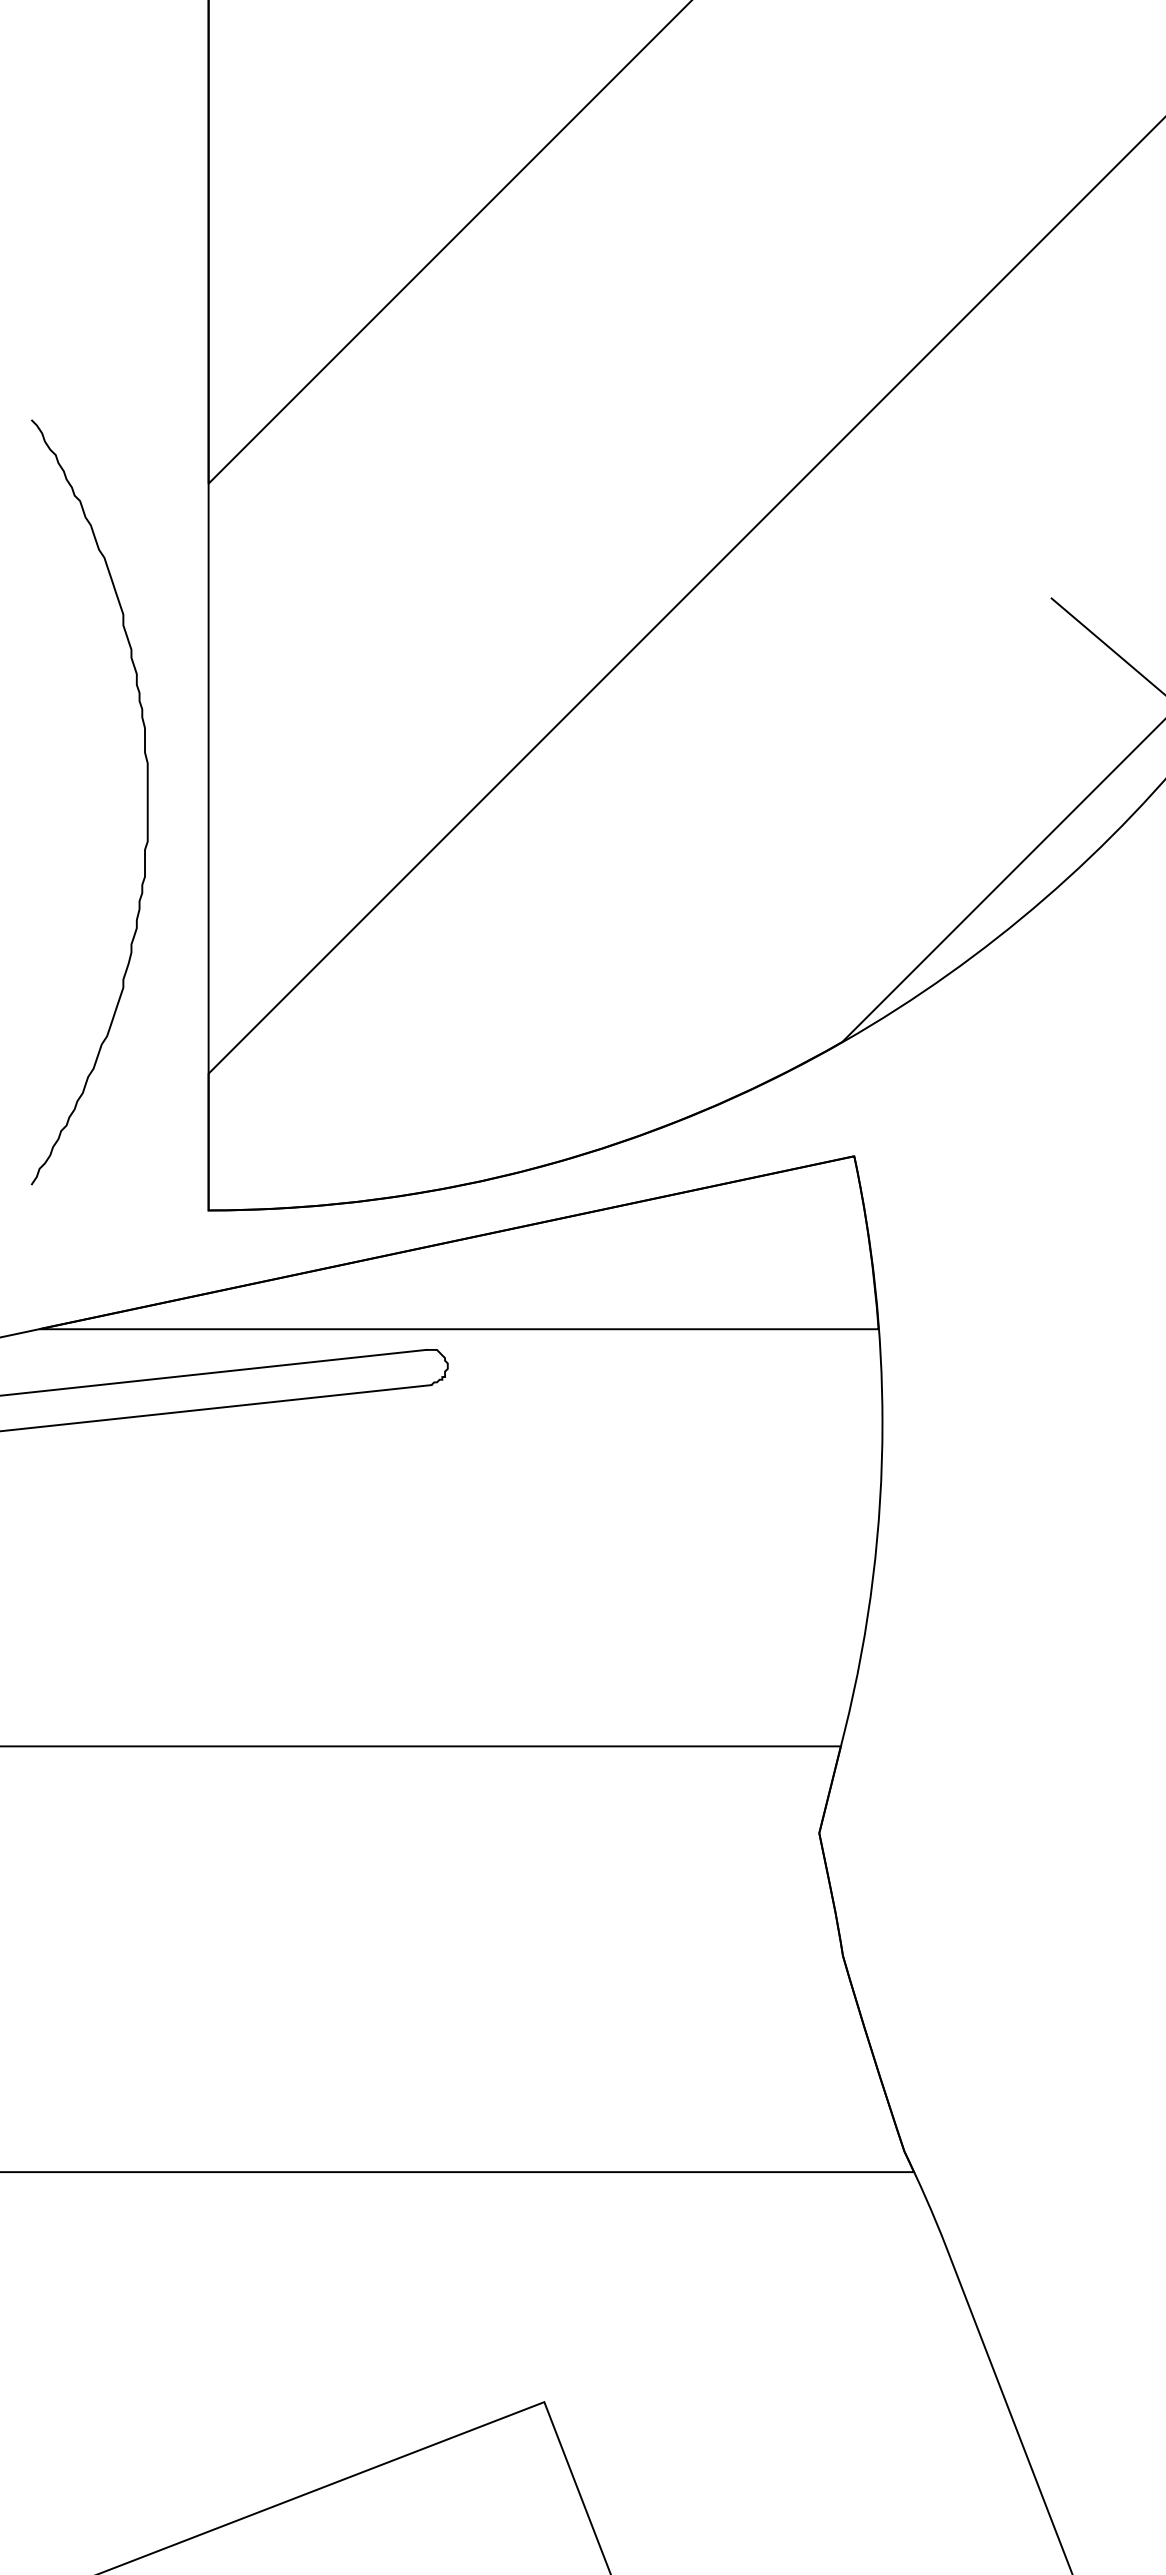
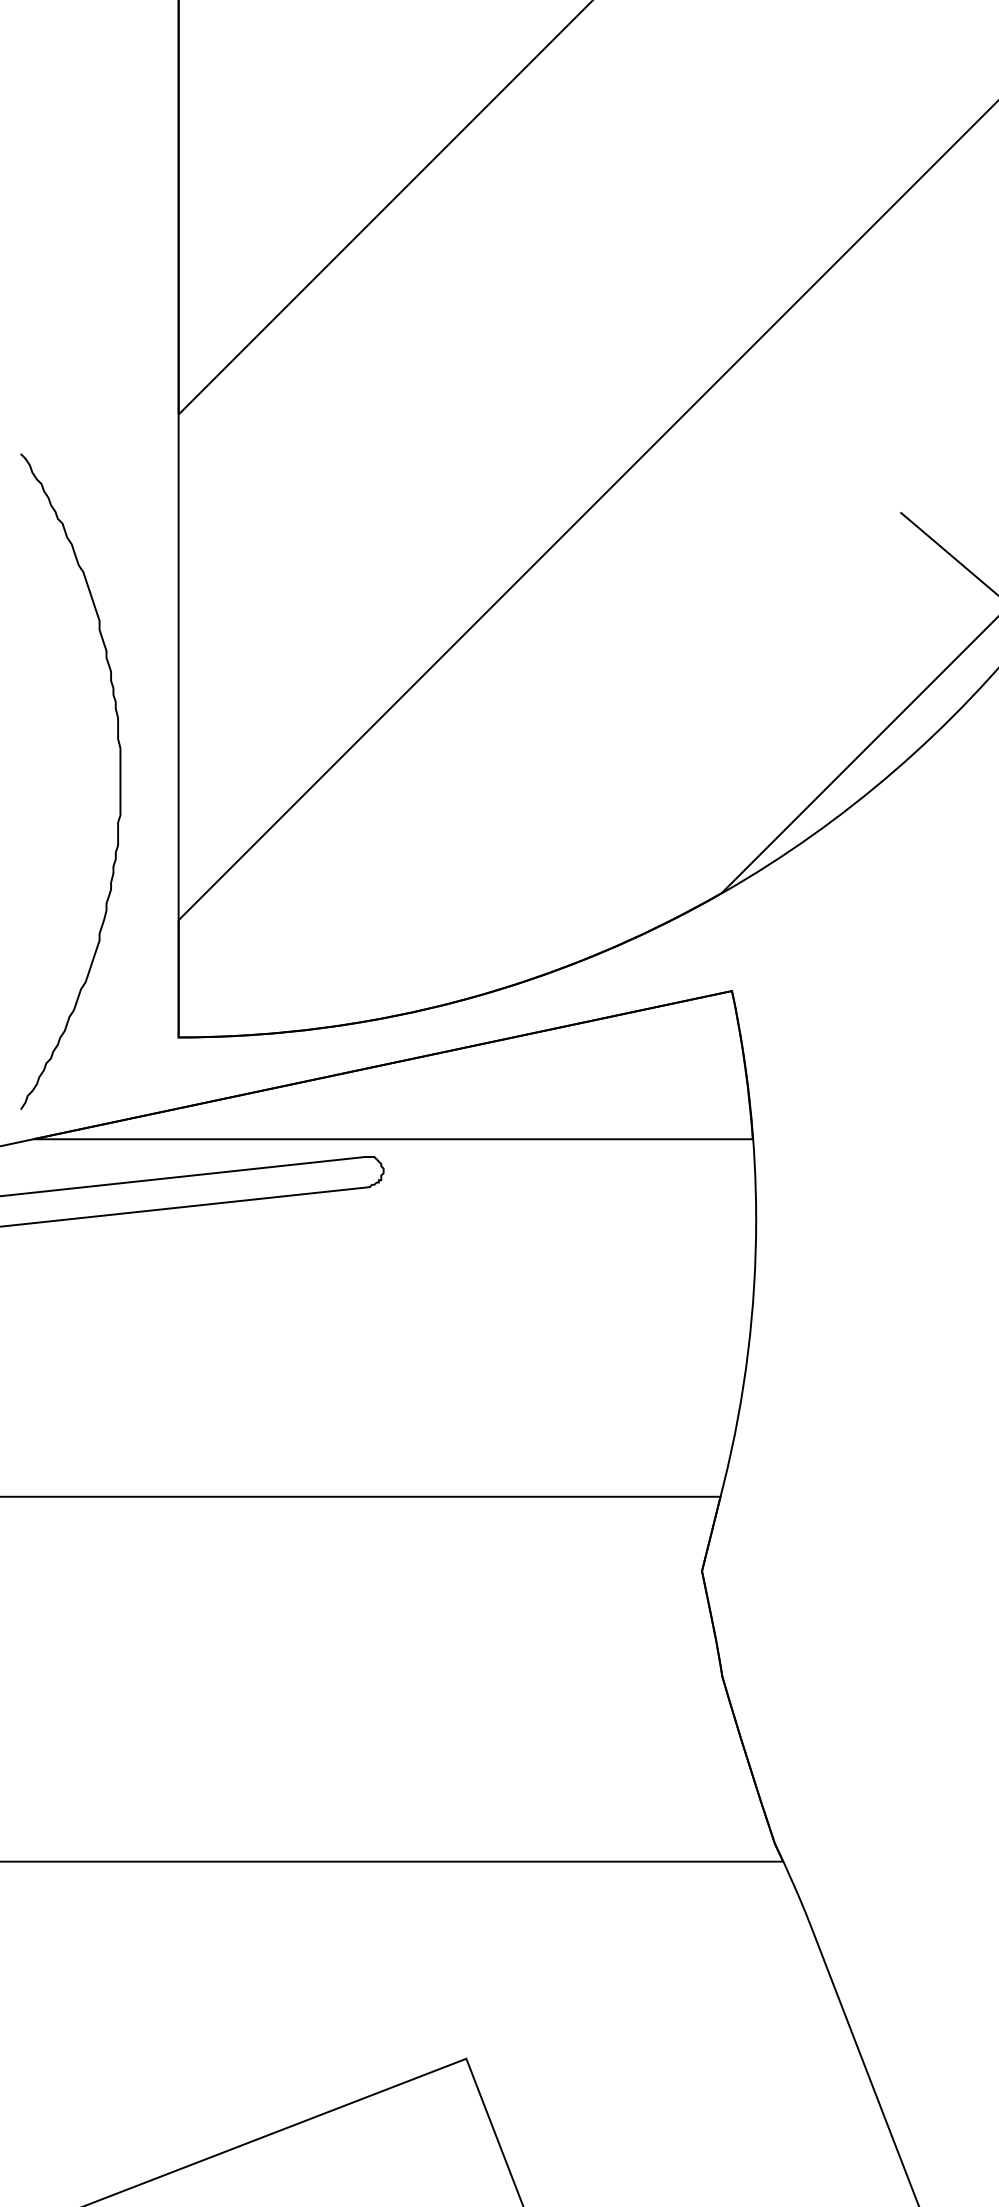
curve: (146, 802) -> (119, 781), moved

